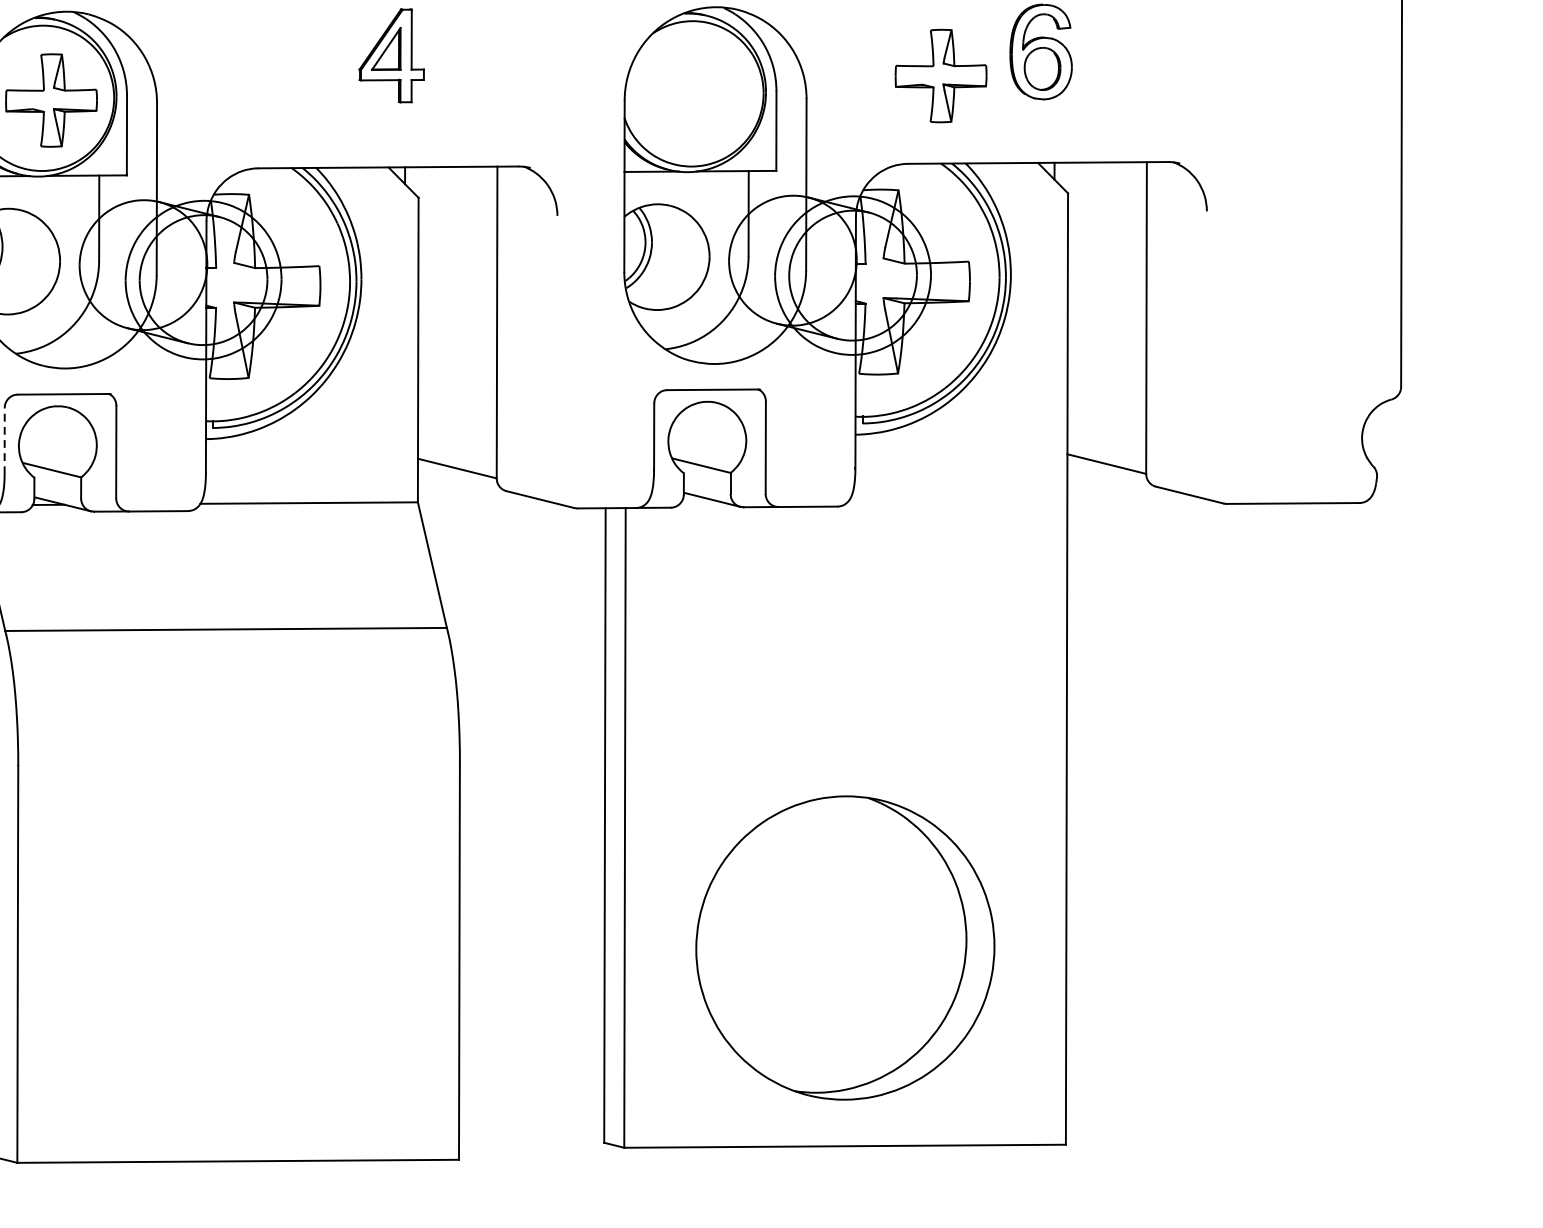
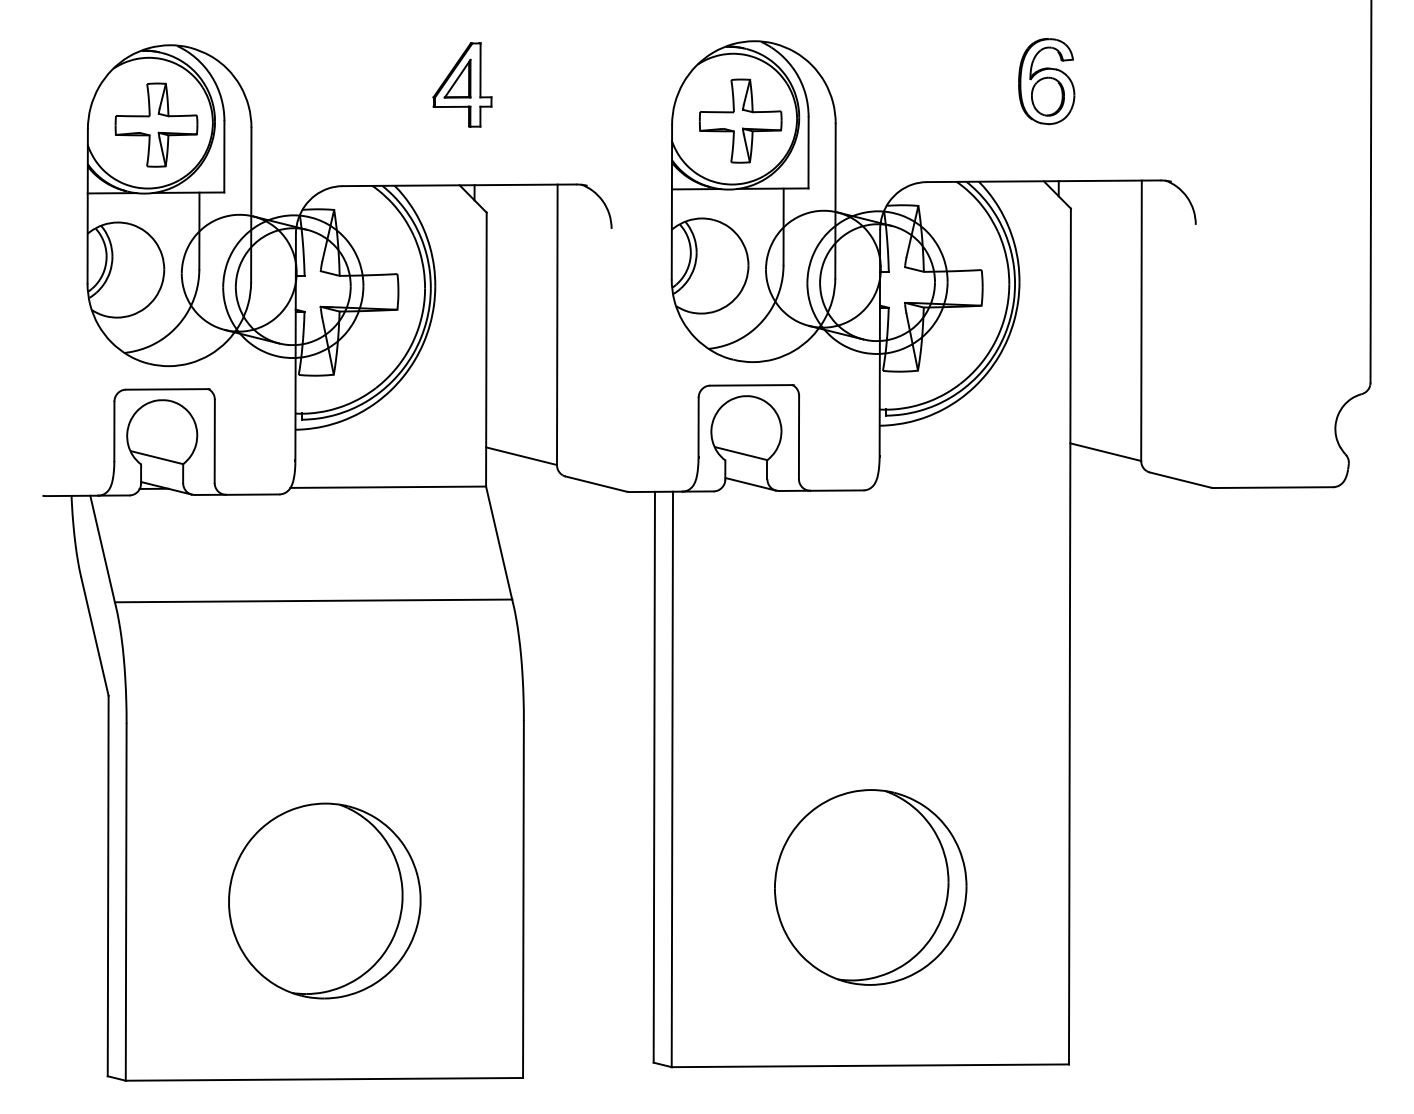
part: (940, 75) -> (740, 120), moved
line: (4, 441) -> (114, 431), dashed -> solid
part: (845, 948) -> (870, 887), size x0.71
part: (238, 962) -> (324, 900), added

